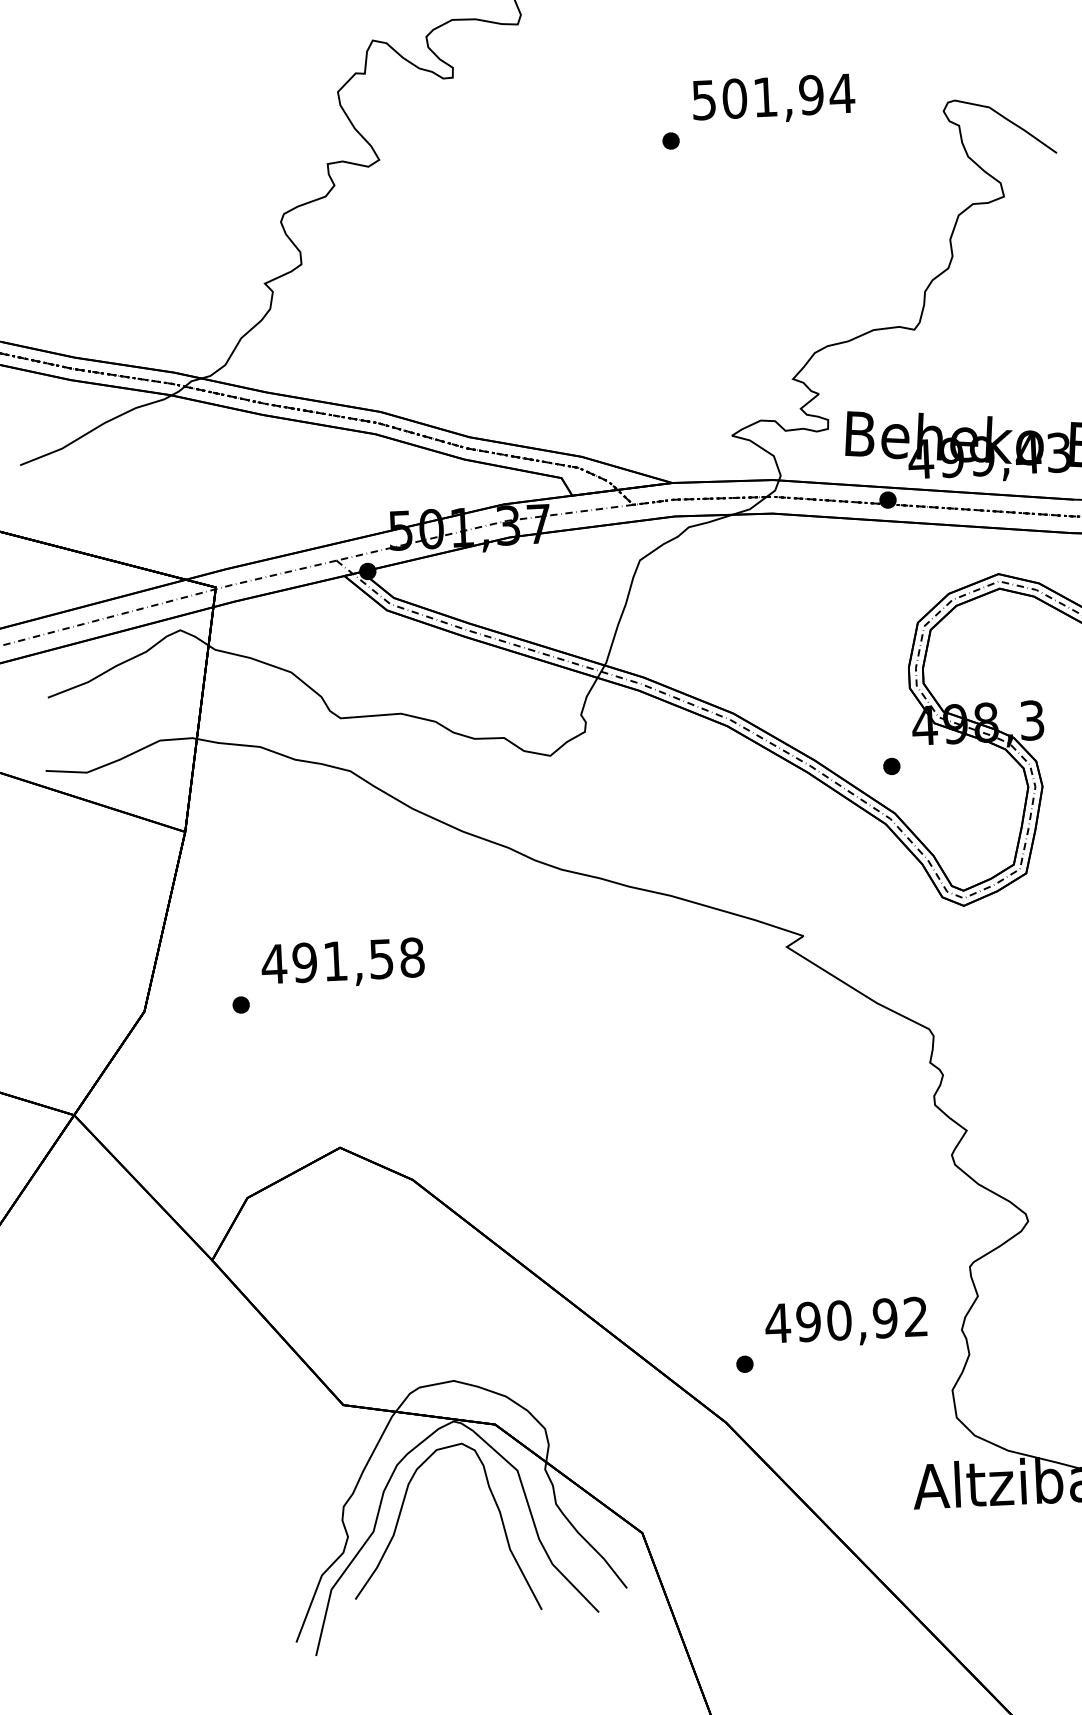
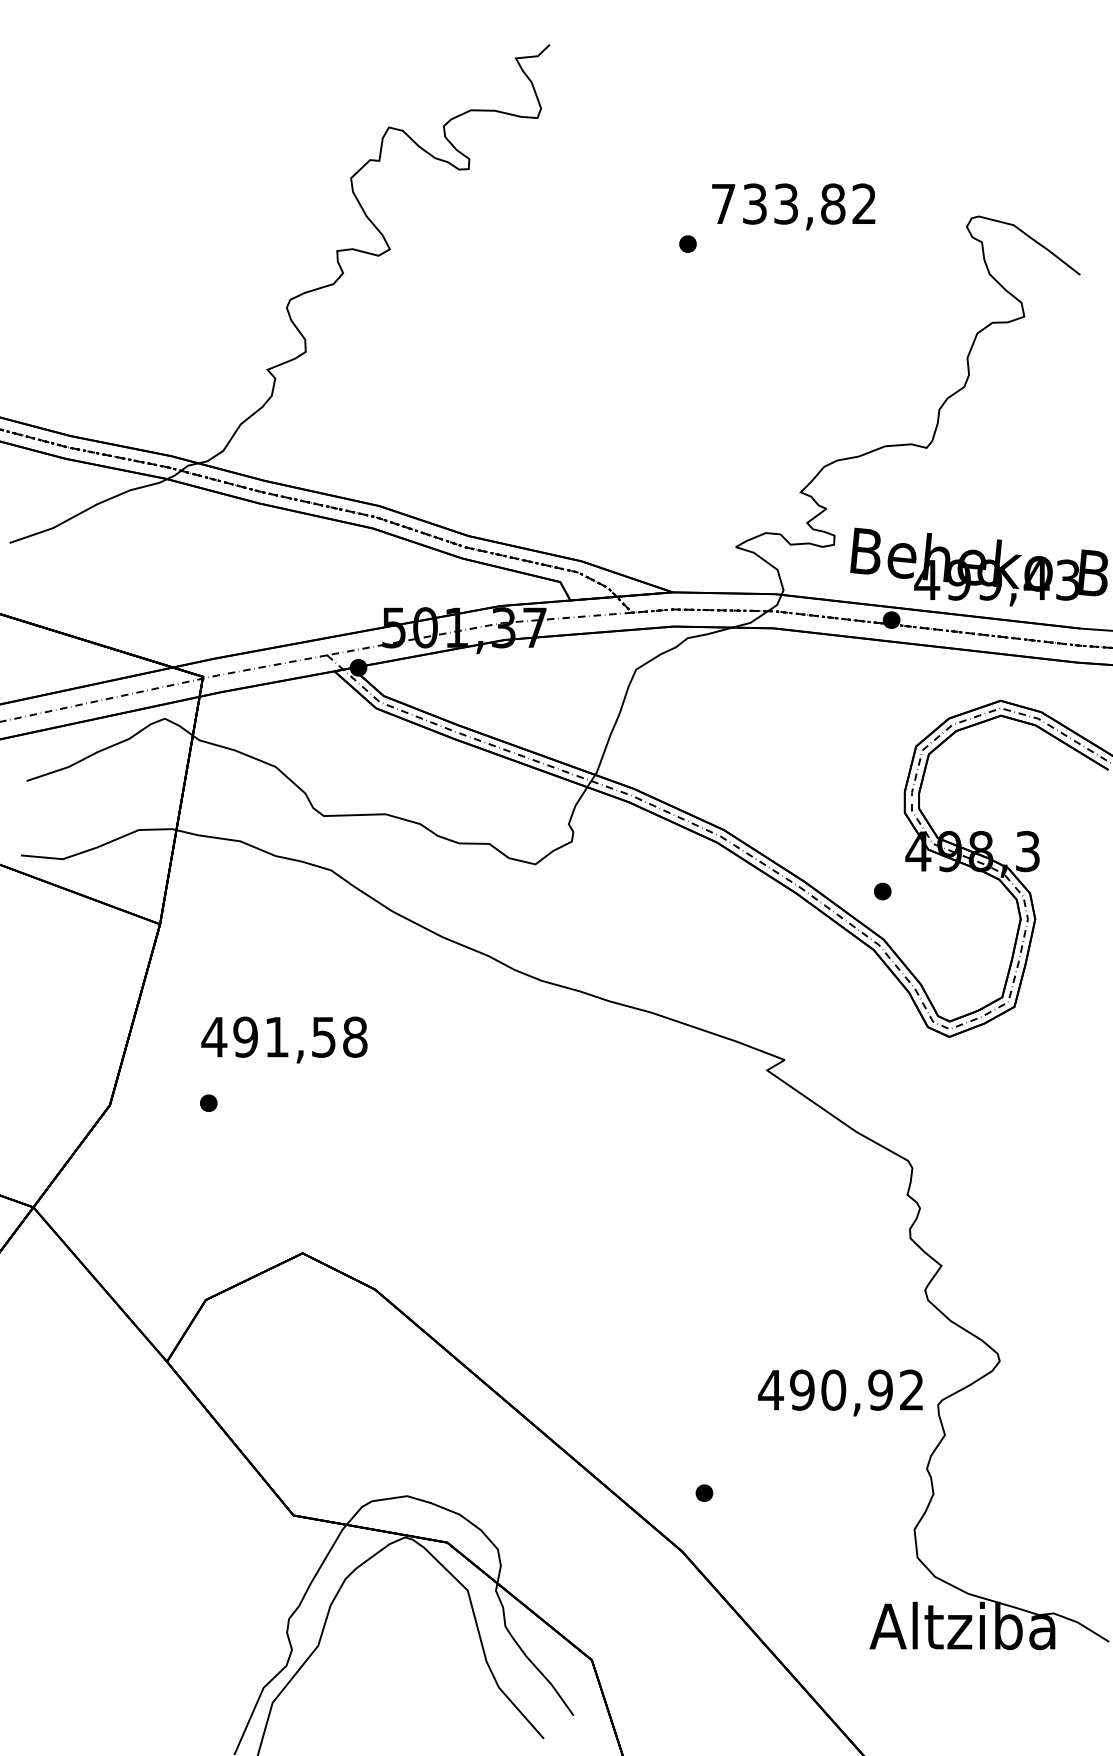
text: (773, 96) -> (794, 203), 501,94 -> 733,82
text: (343, 963) -> (284, 1039), moved
text: (846, 1322) -> (840, 1392), moved
curve: (401, 1513) -> (347, 1628), removed

